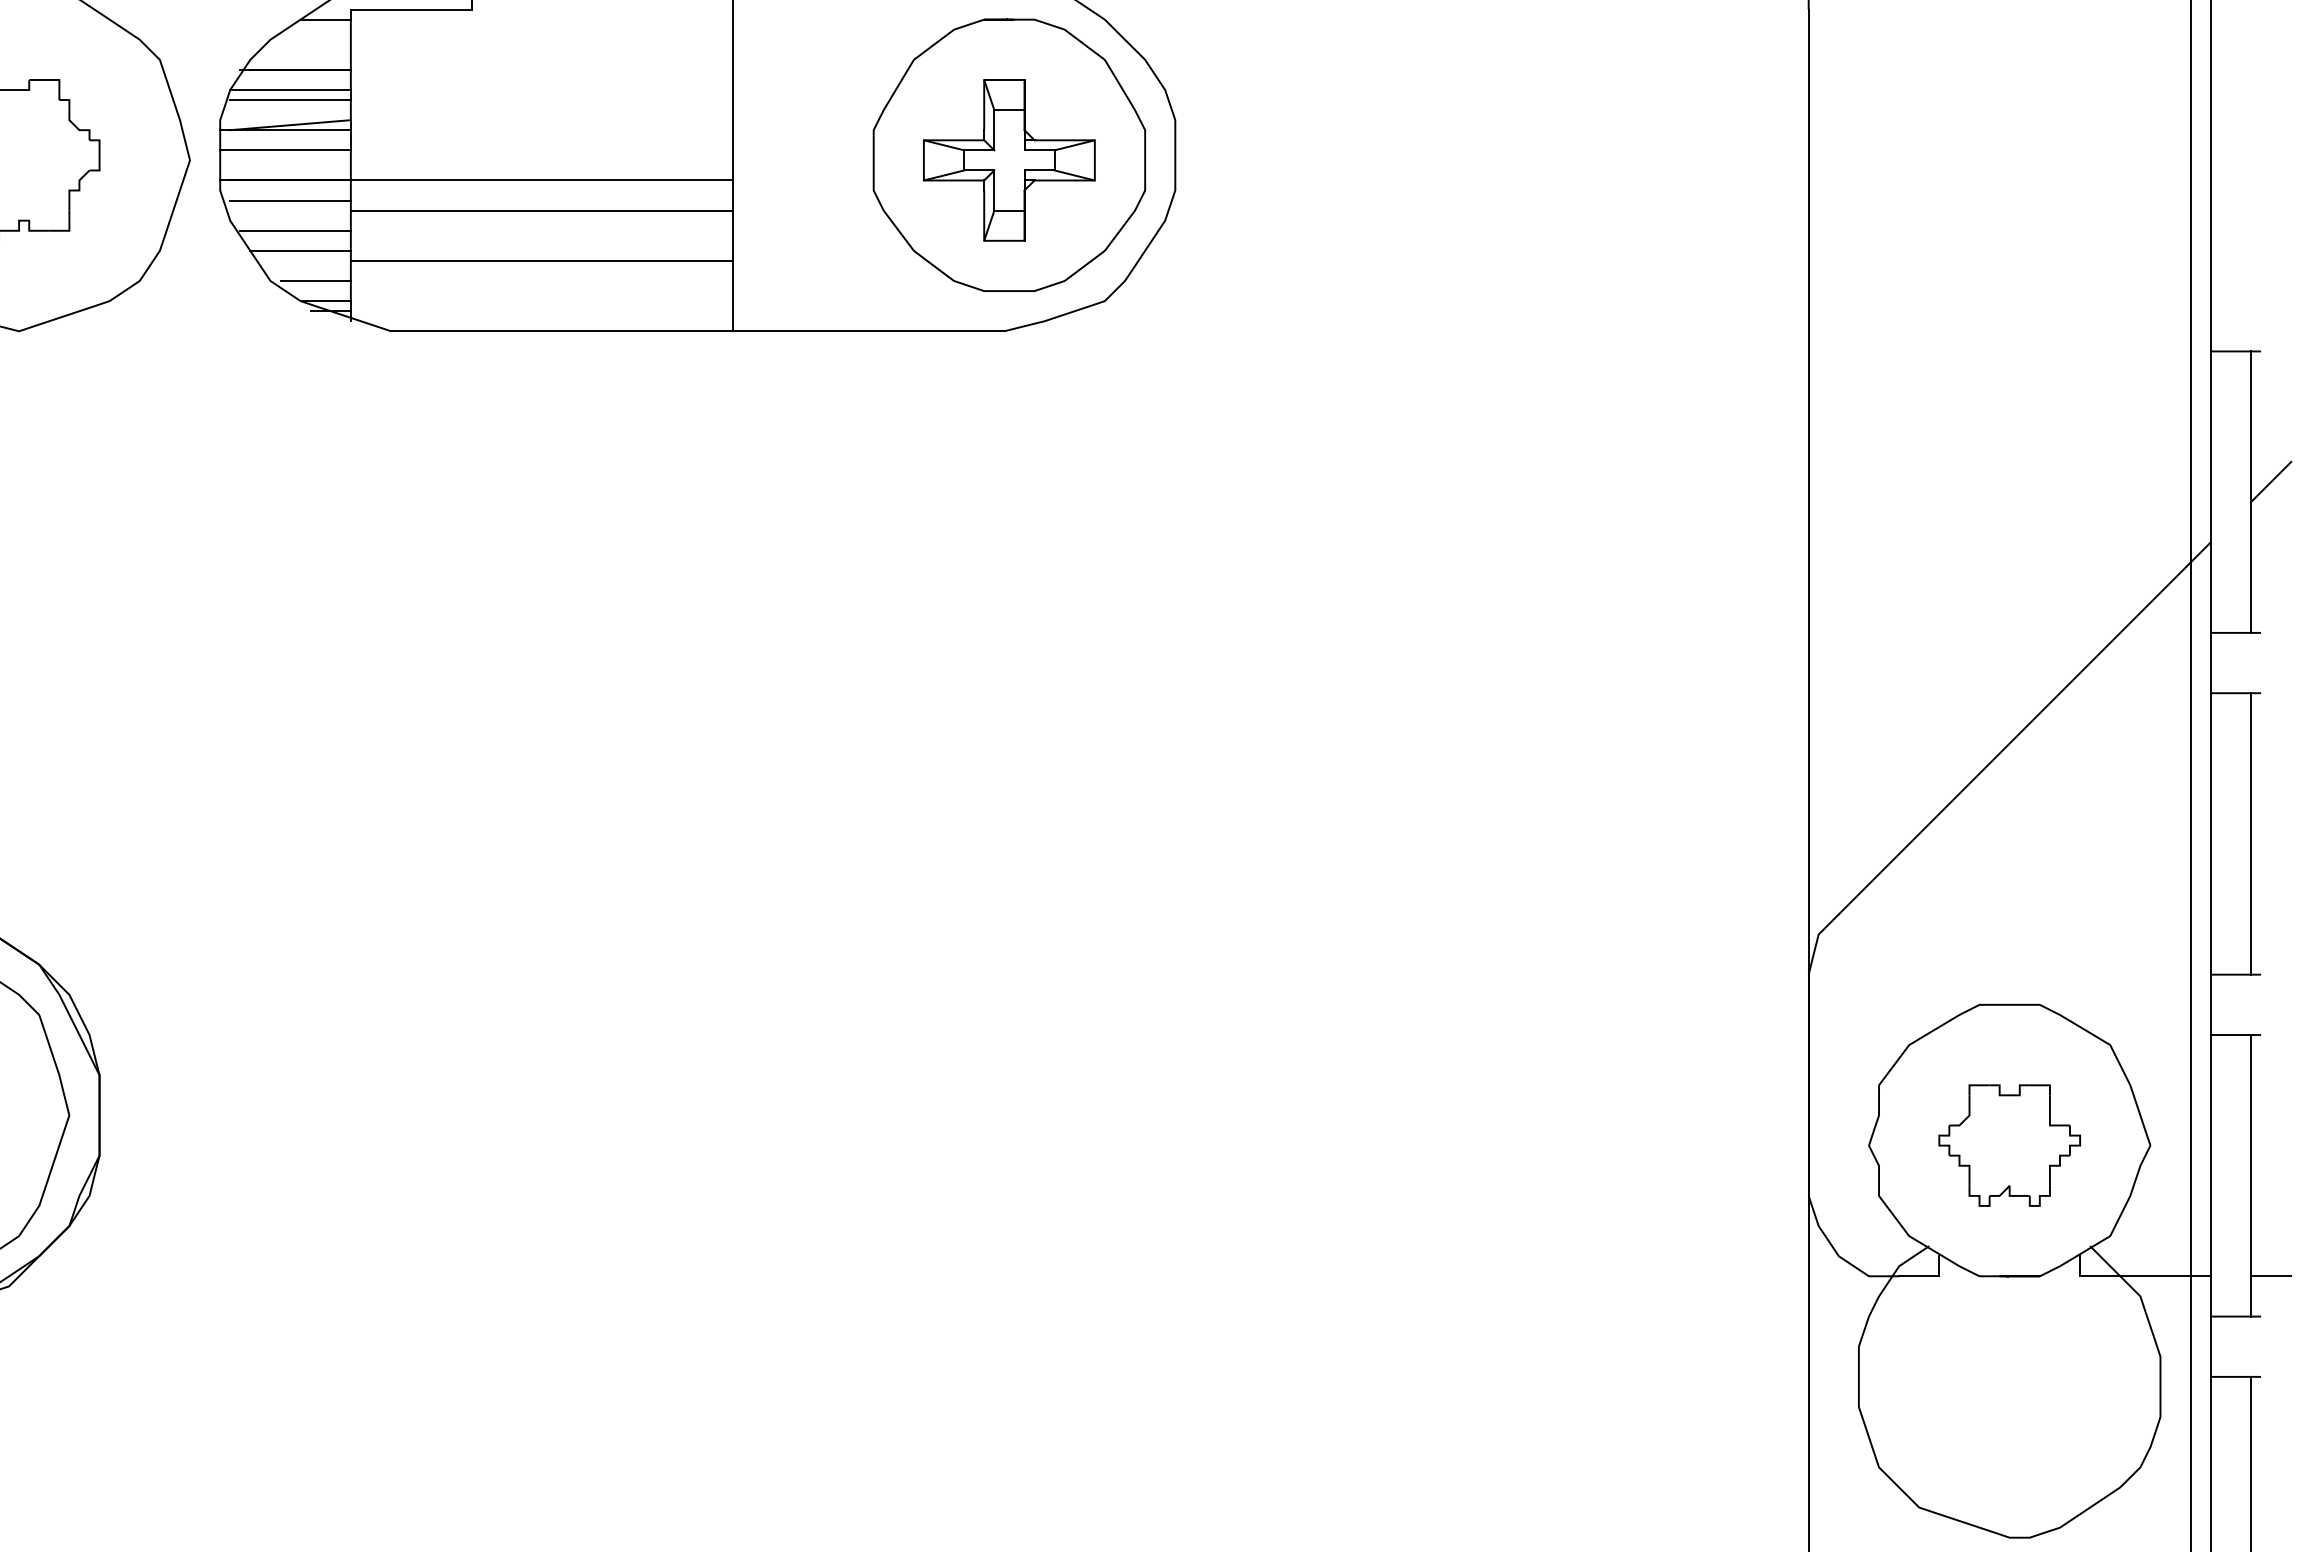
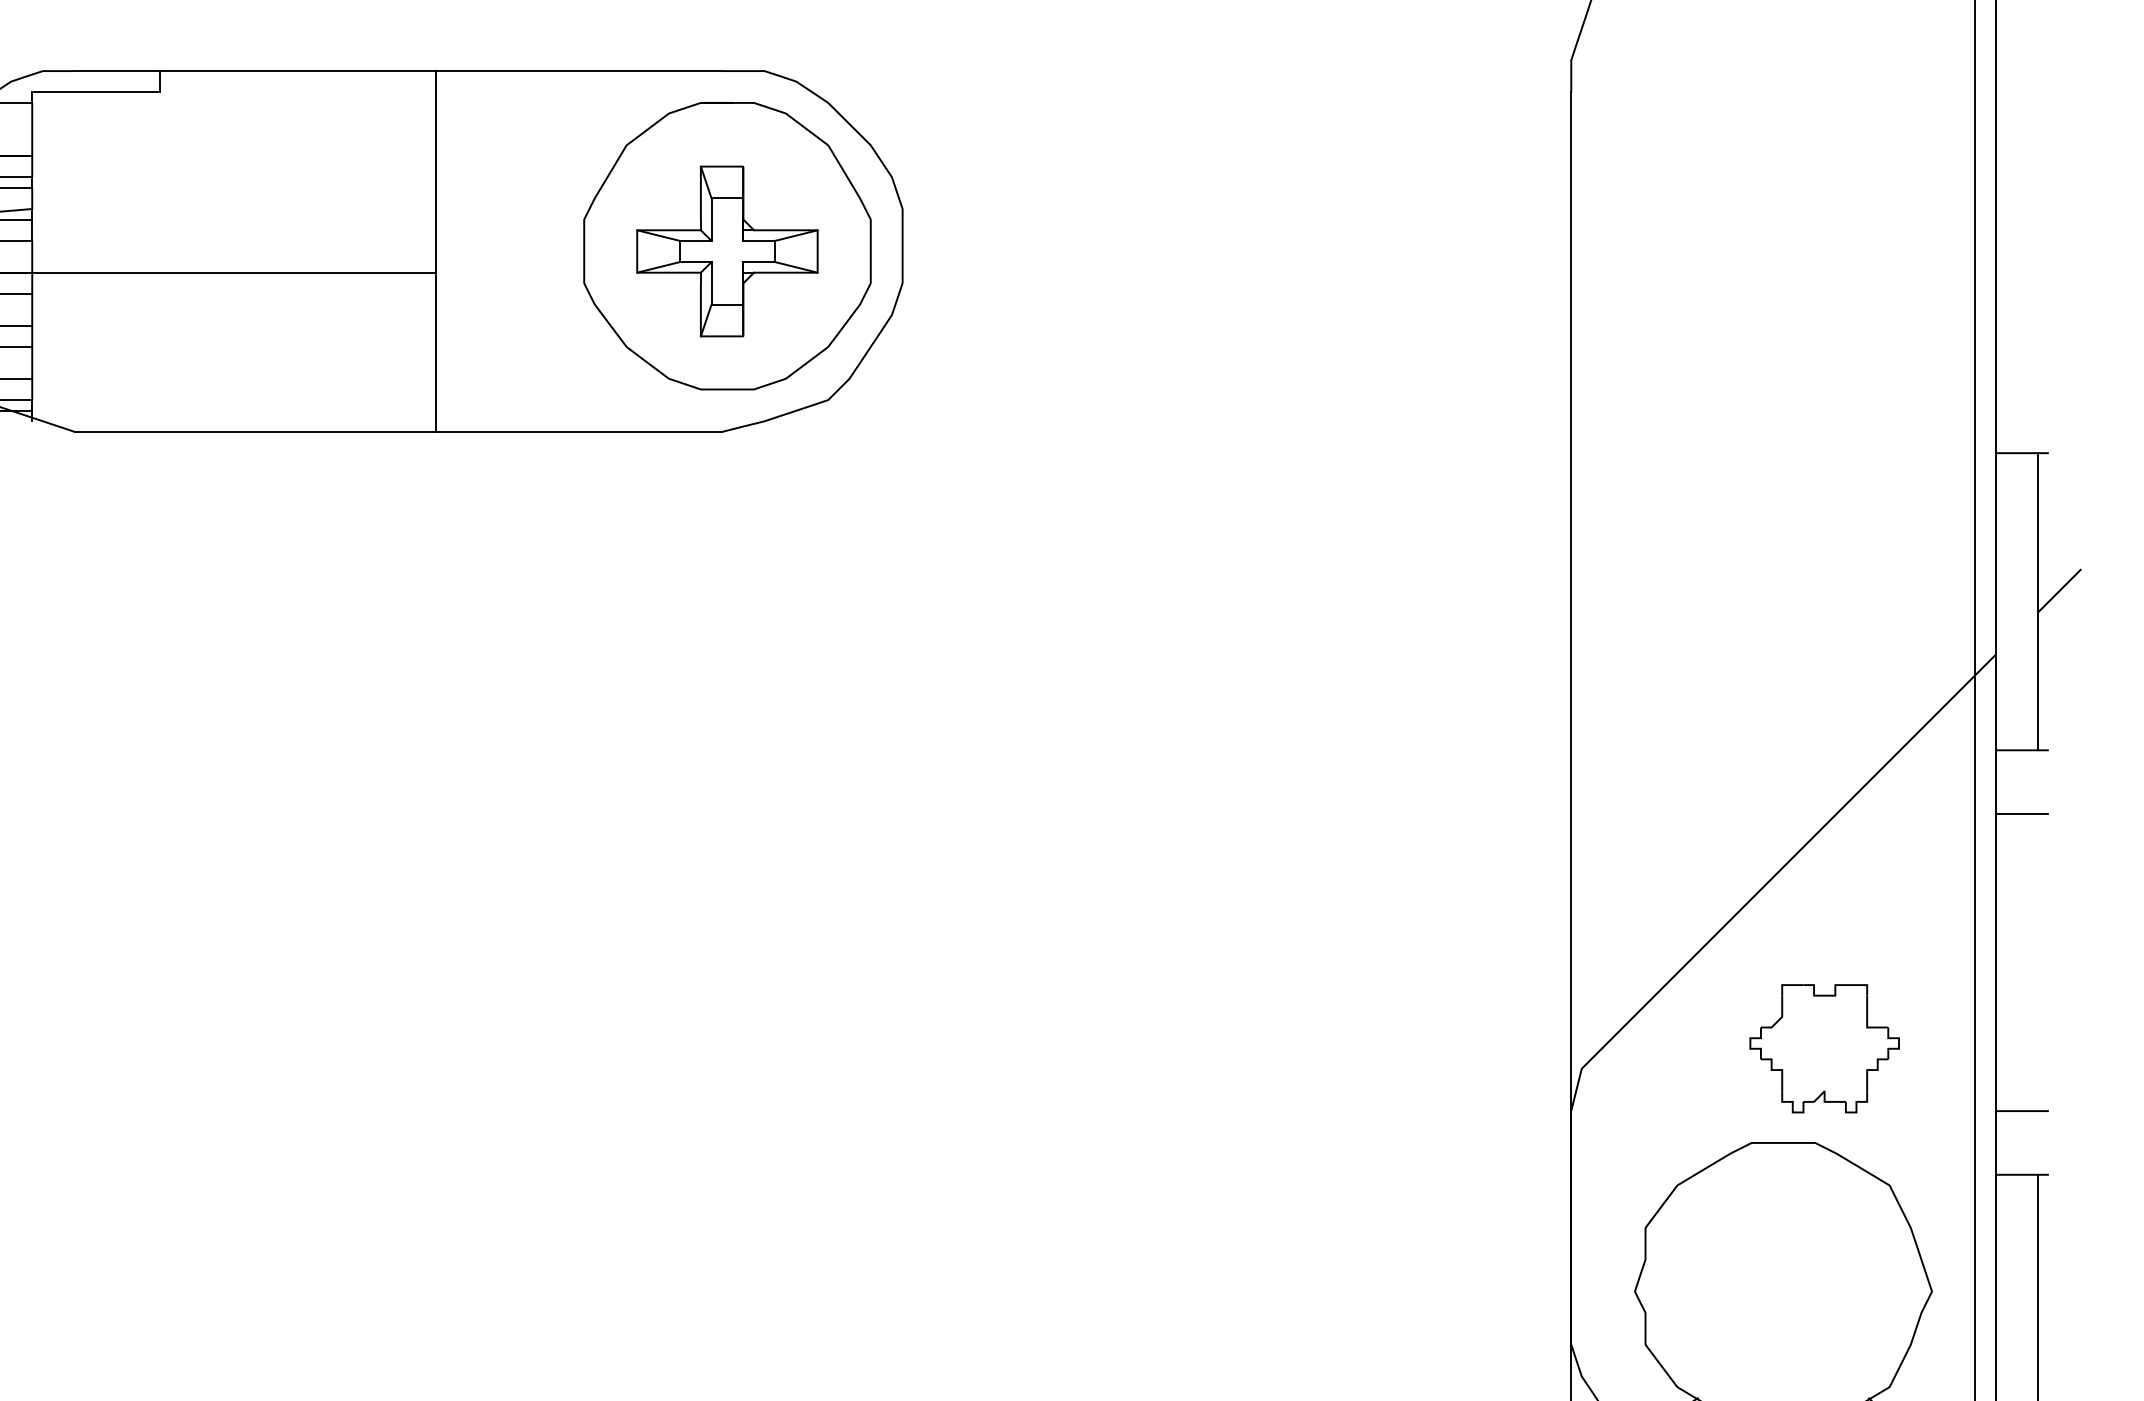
line: (541, 210) -> (233, 304), removed
line: (541, 260) -> (233, 357), removed
line: (2250, 833) -> (2037, 962), removed
part: (2009, 1145) -> (1824, 1048), moved

